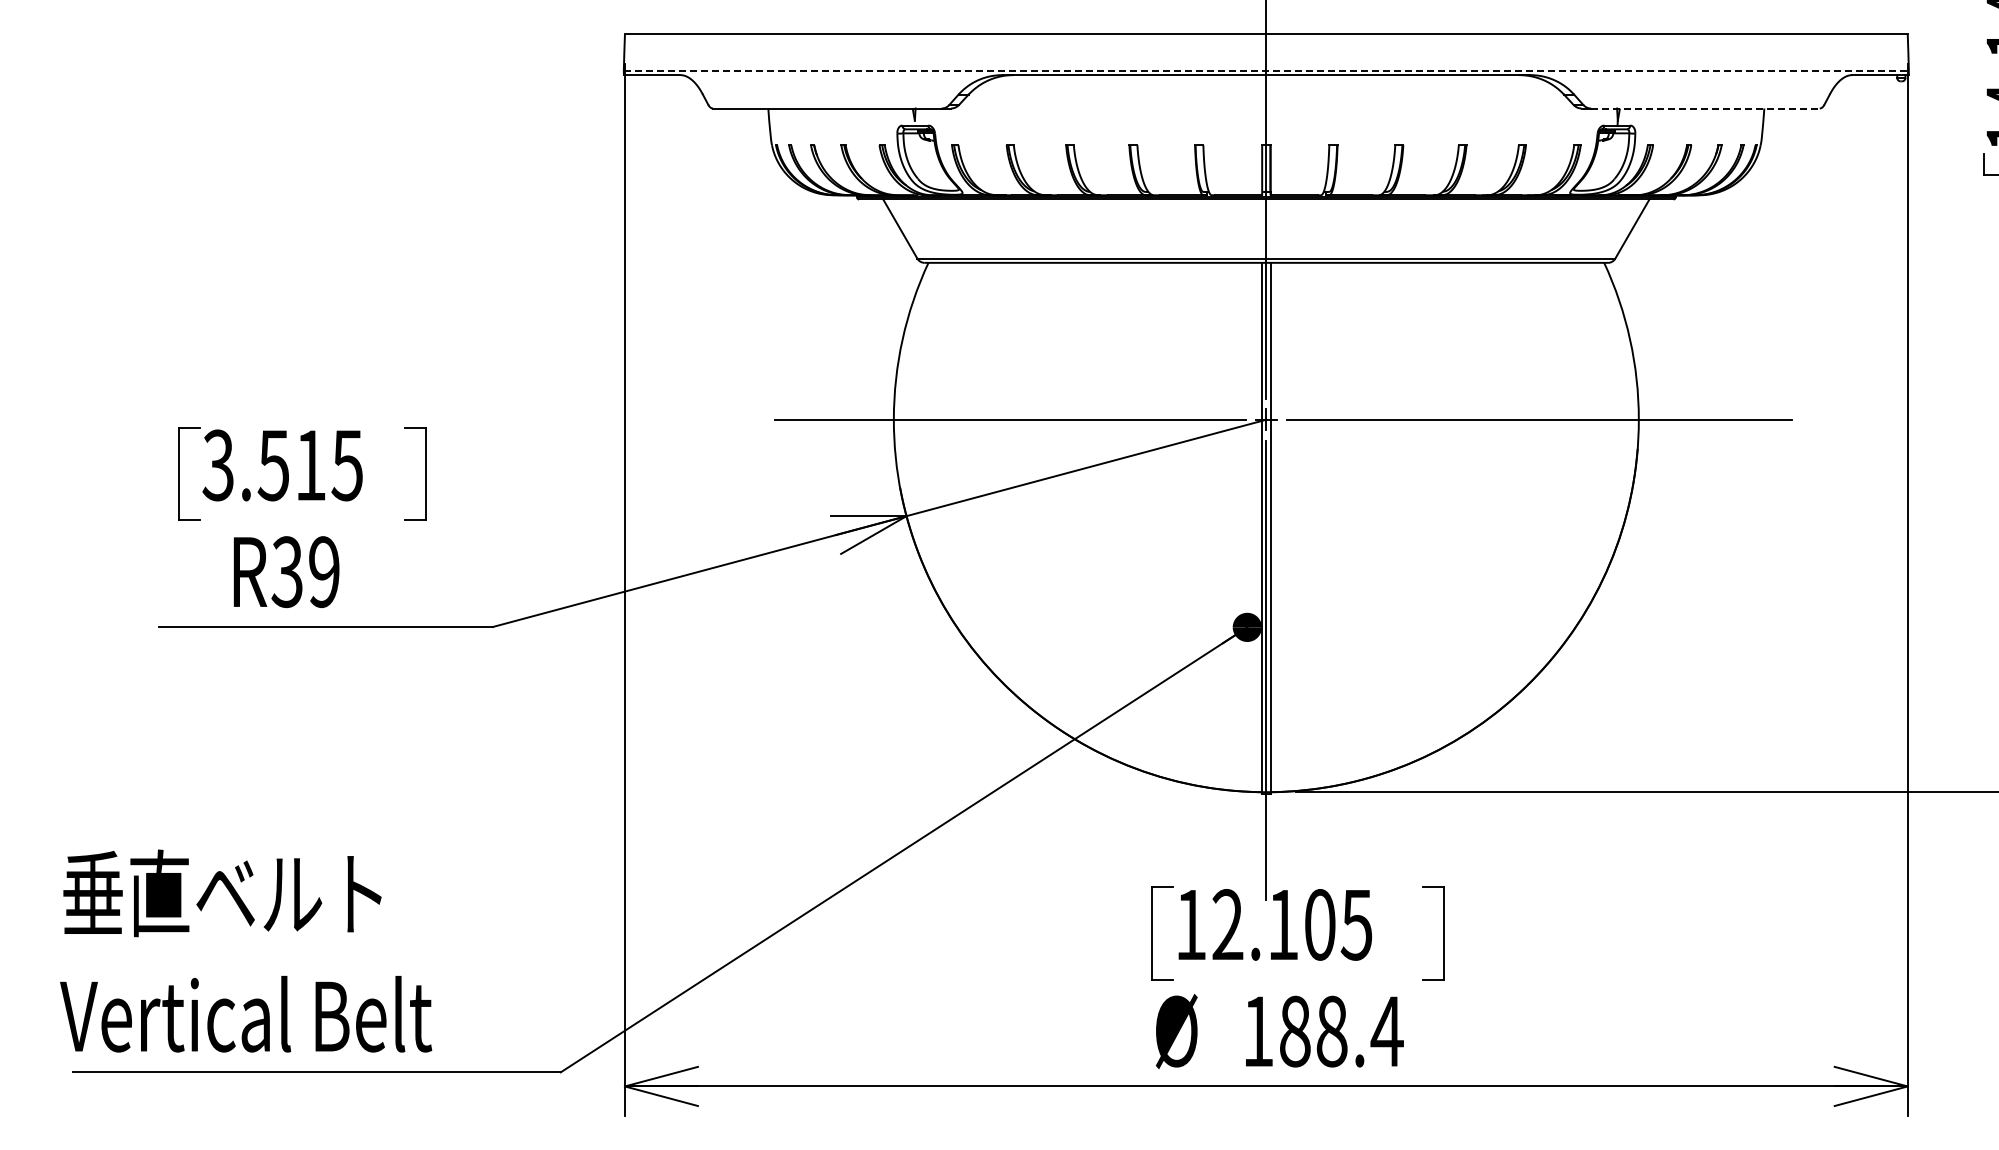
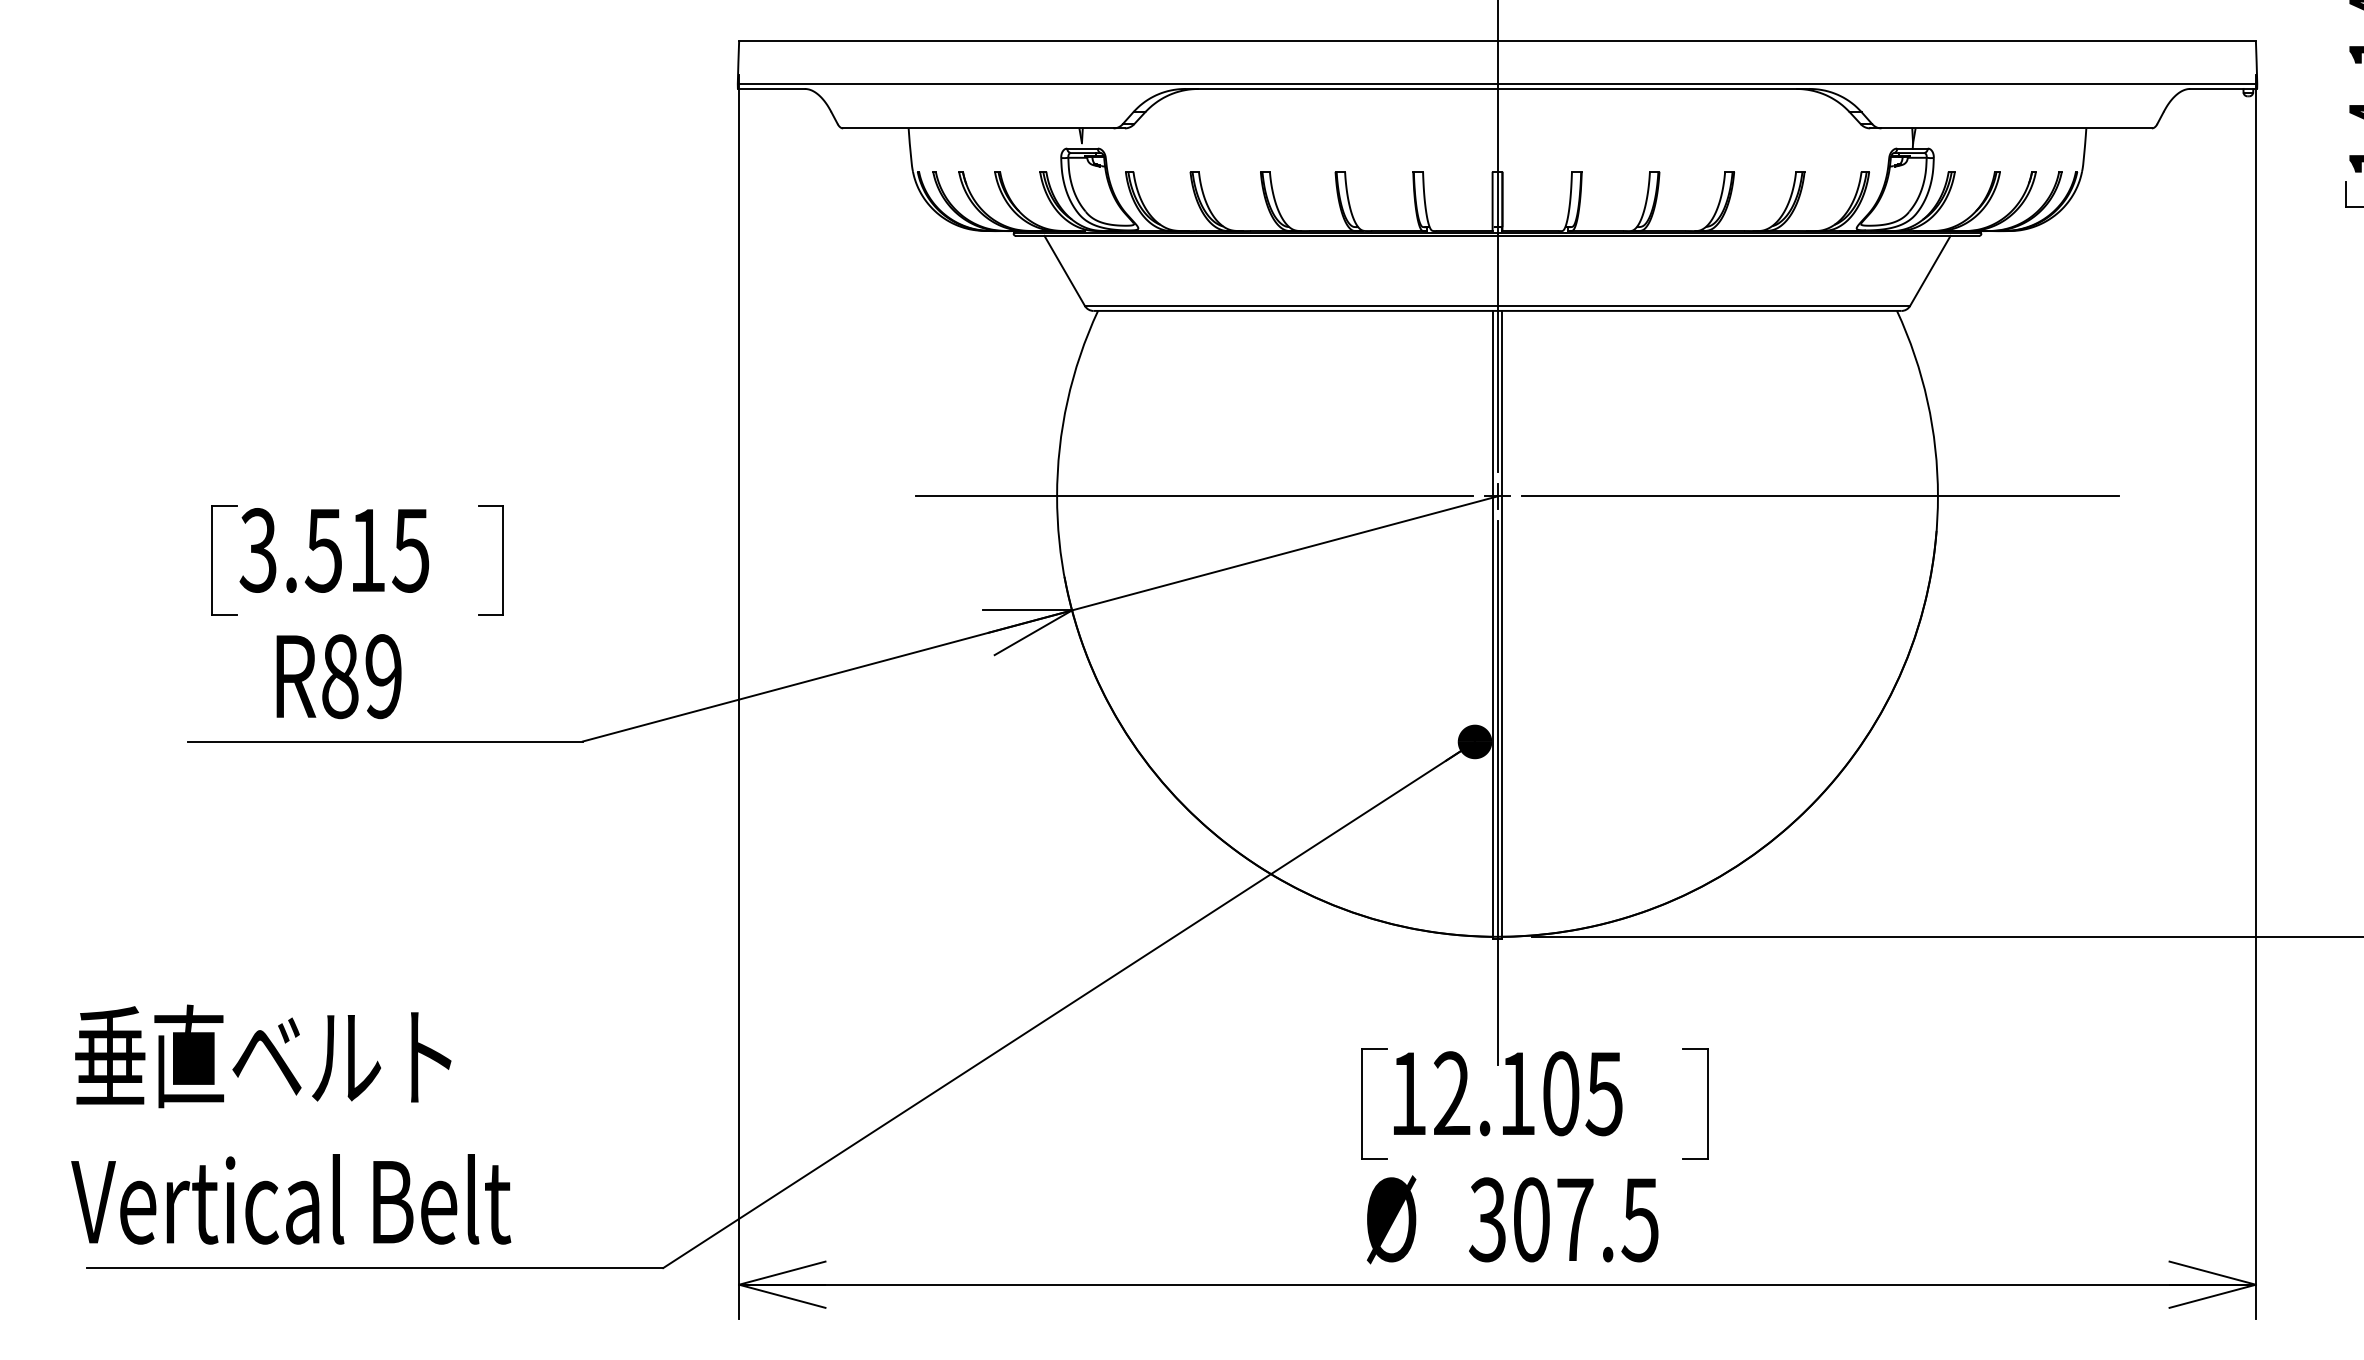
line: (1266, 70) -> (1497, 83), dashed -> solid
line: (1705, 108) -> (2016, 128), dashed -> solid
text: (287, 571) -> (340, 675), R39 -> R89
text: (1322, 1031) -> (1563, 1219), 188.4 -> 307.5

